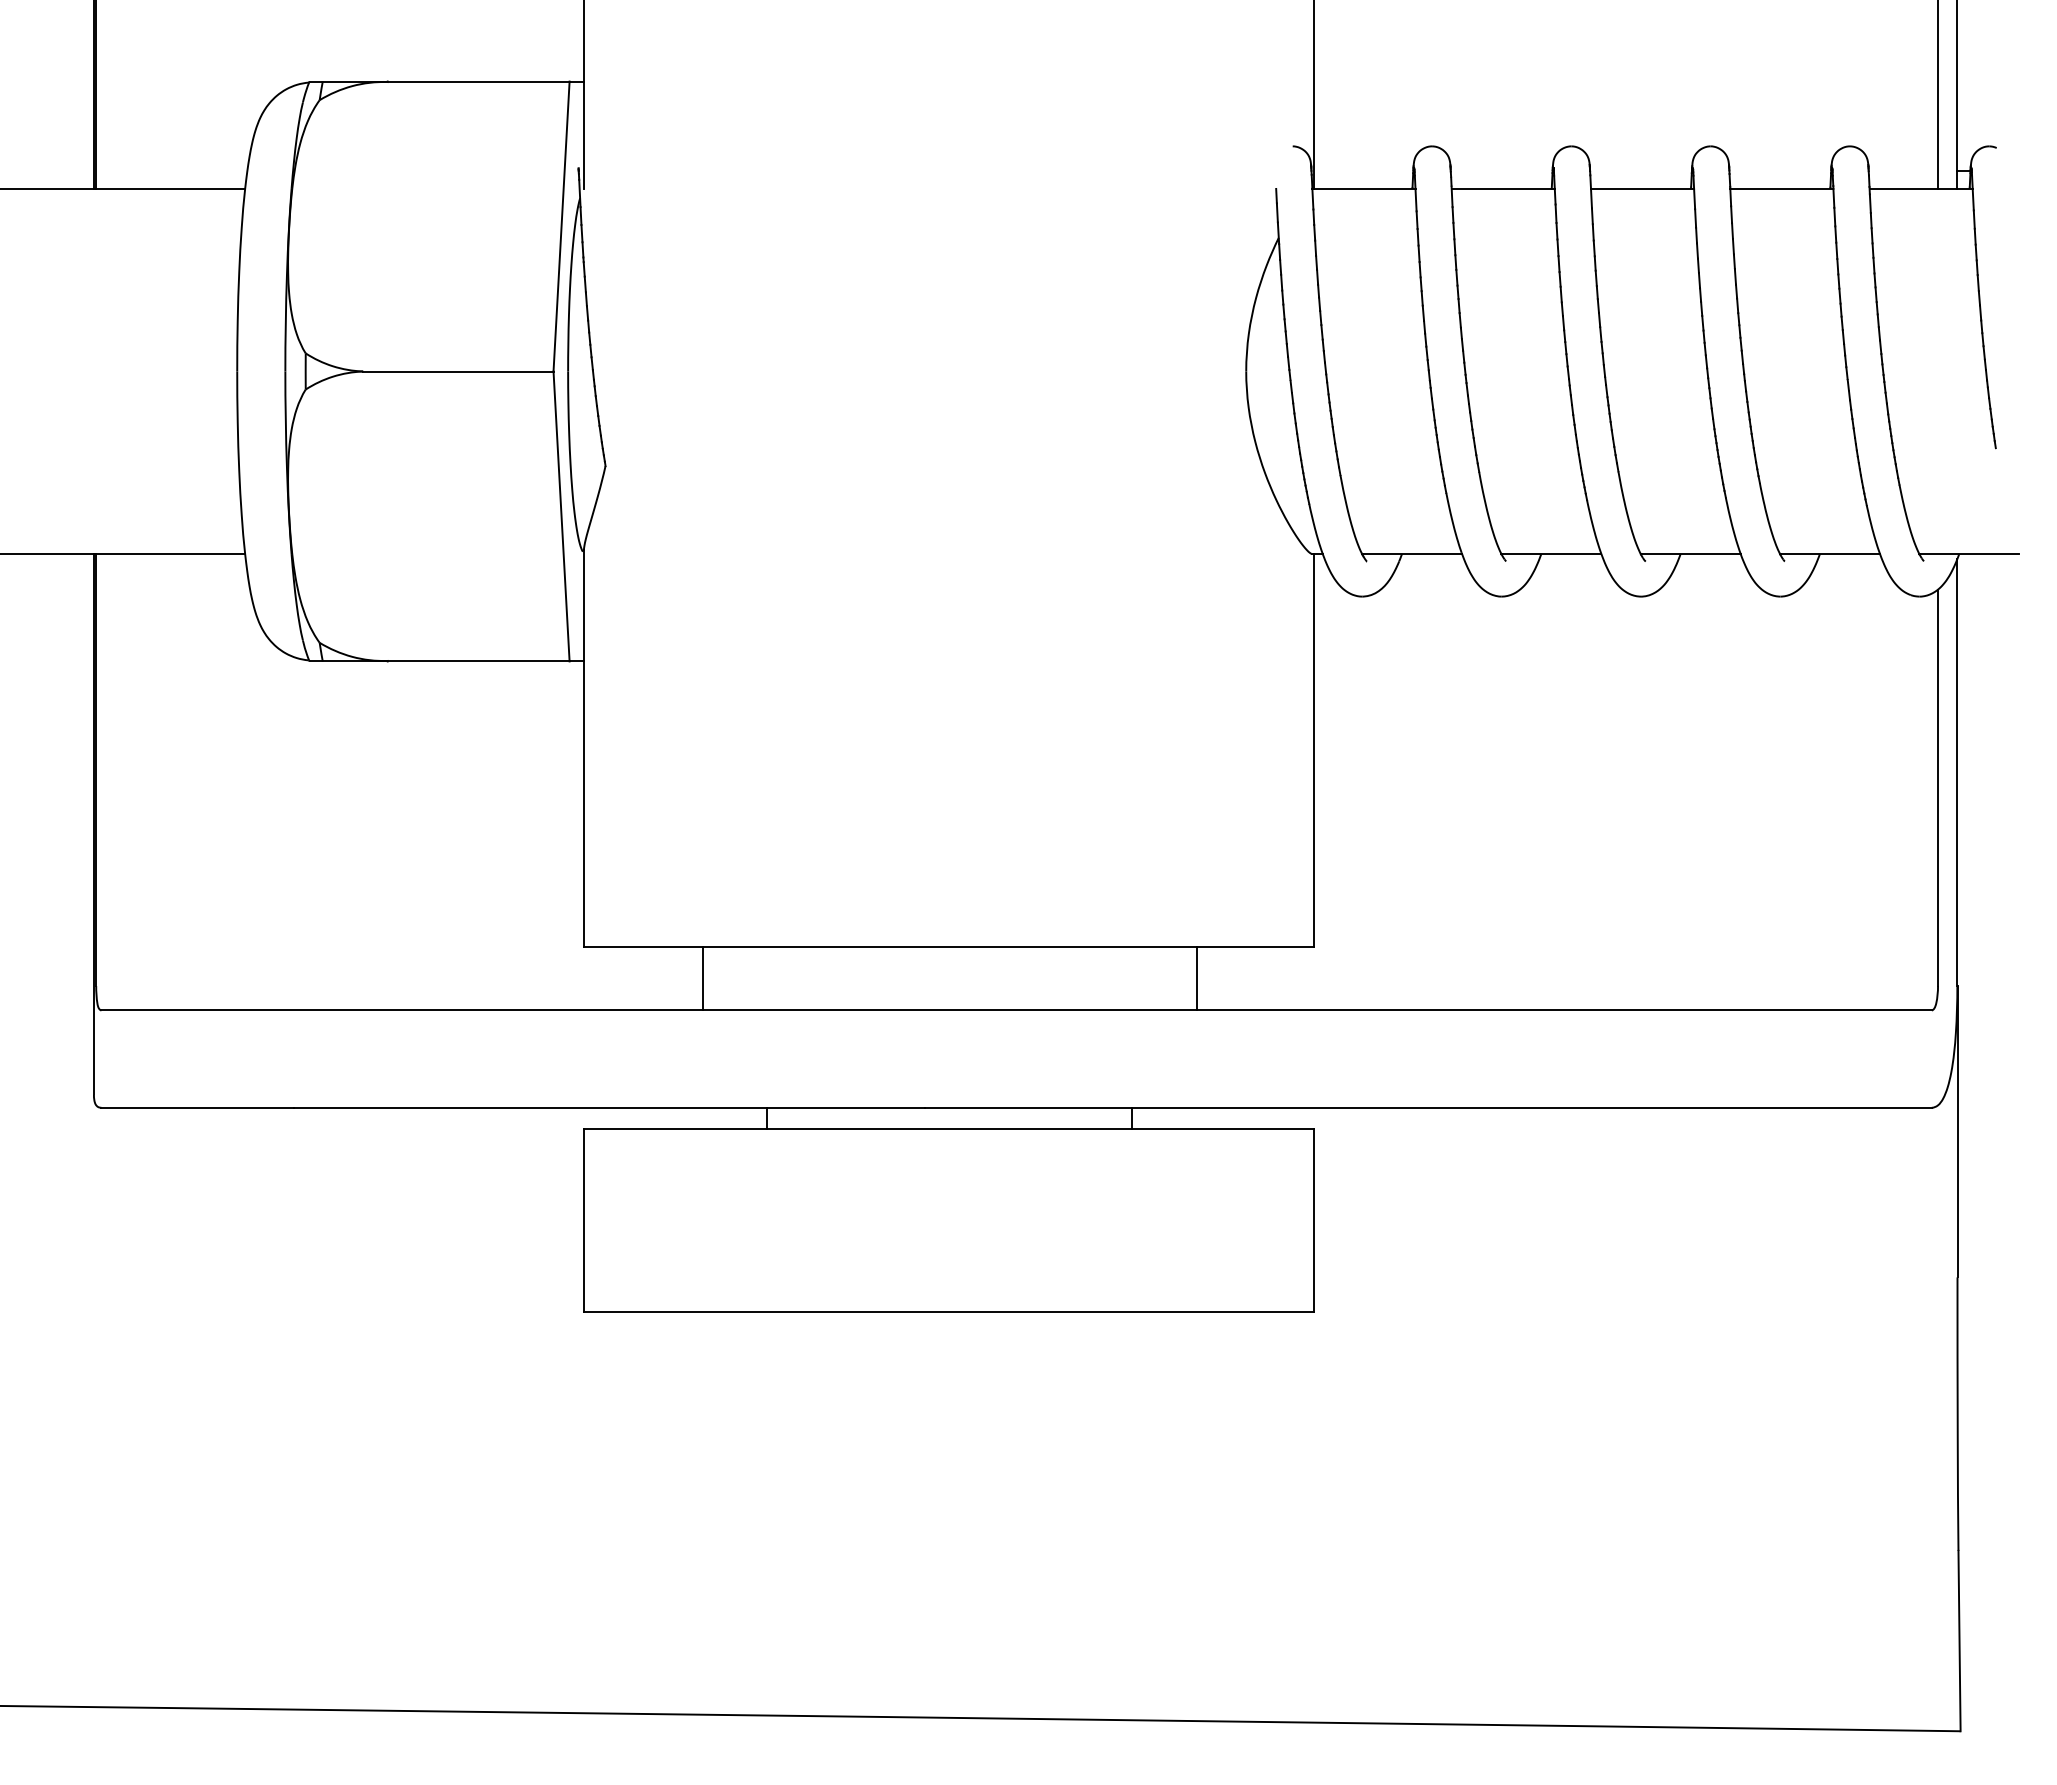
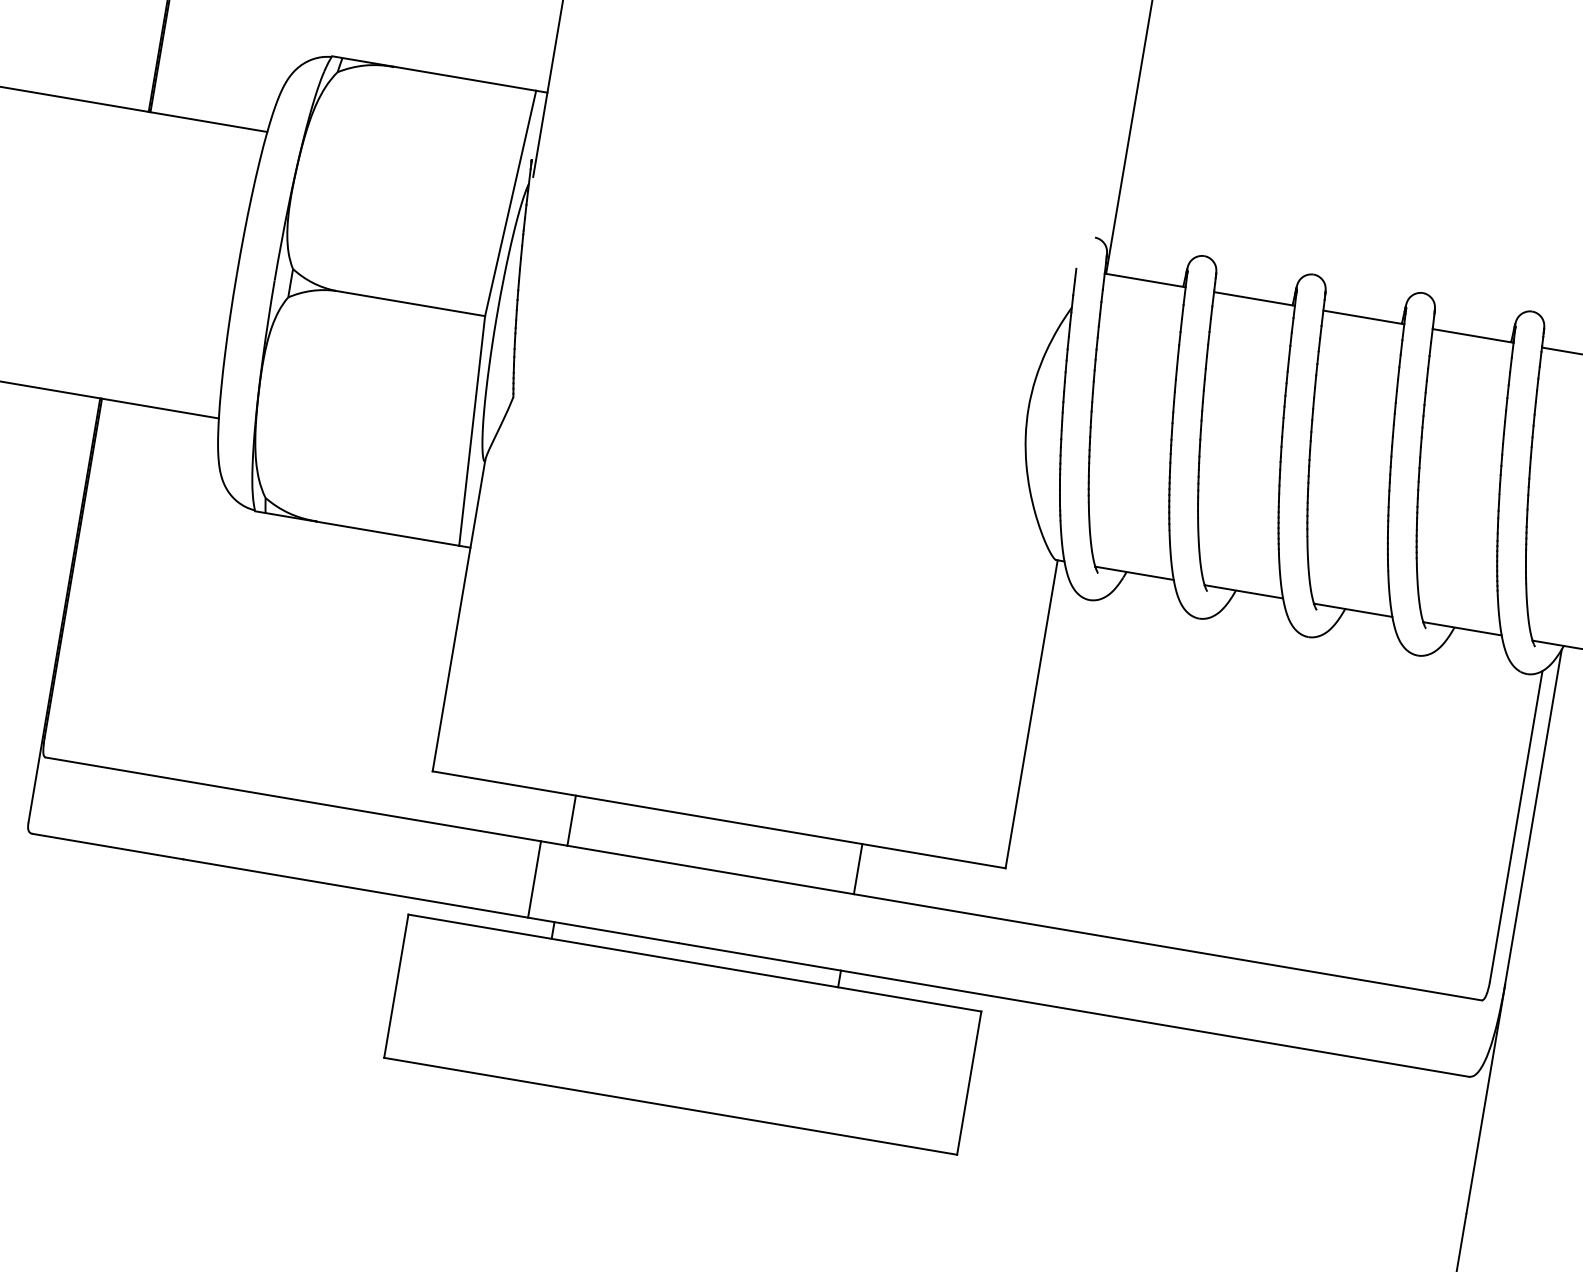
line: (702, 978) -> (571, 820), moved
line: (1196, 978) -> (858, 869), moved
line: (732, 1058) -> (534, 878), added

